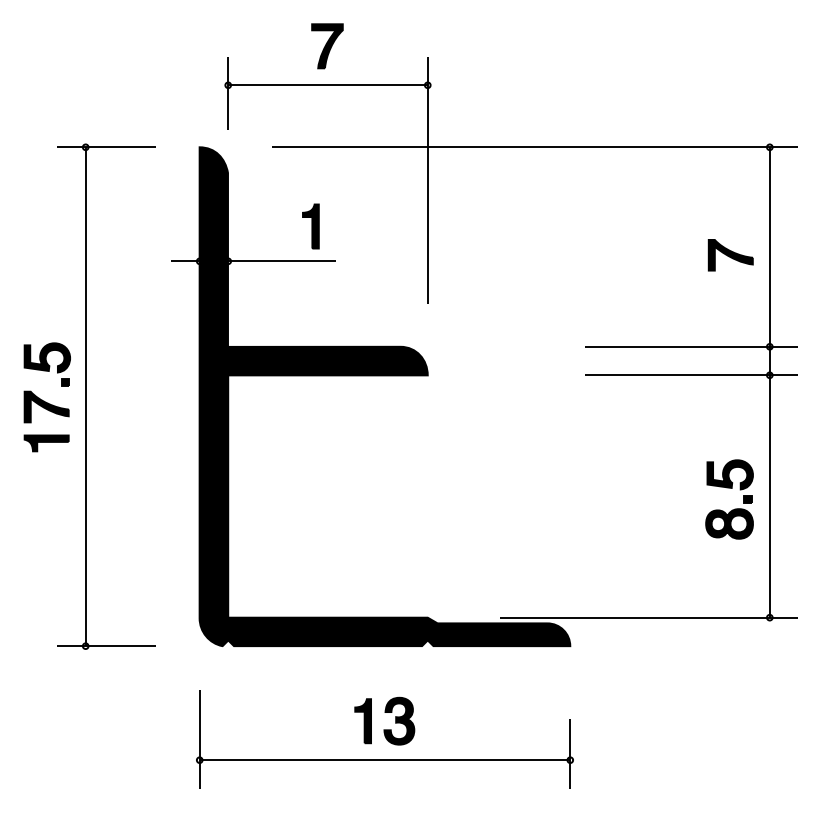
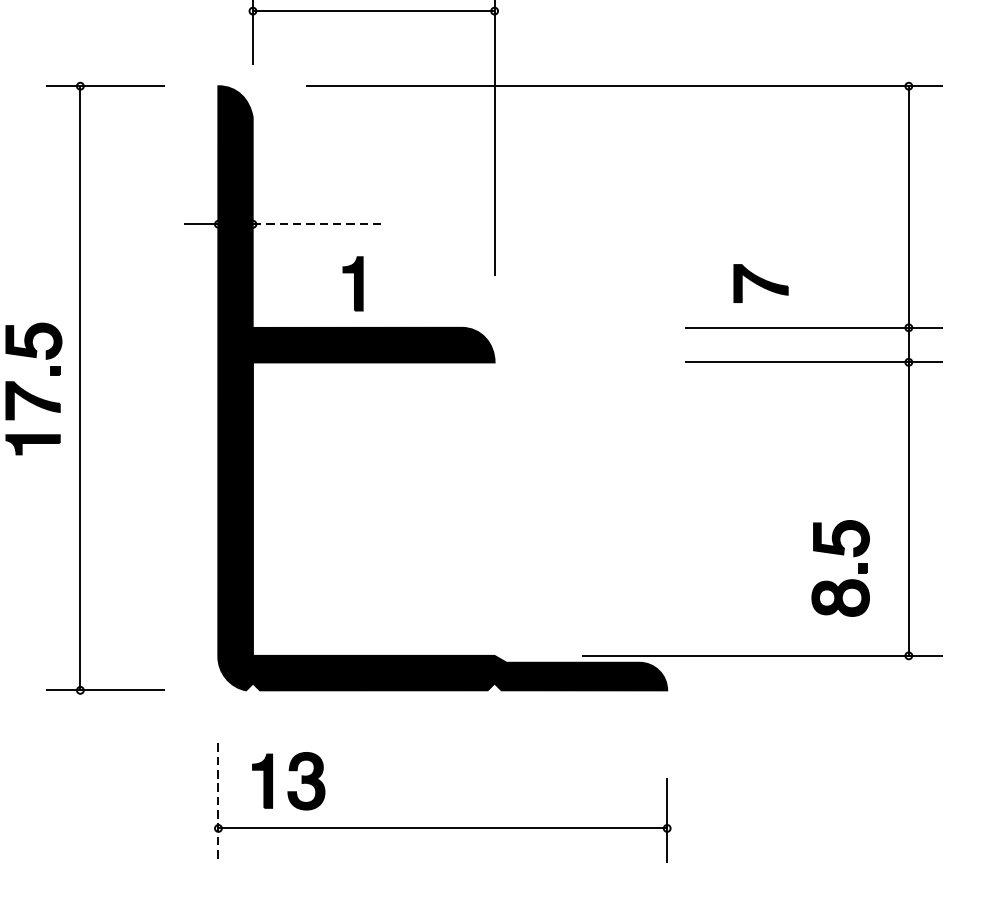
part: (310, 226) -> (352, 283), moved
part: (730, 255) -> (760, 283), moved
line: (281, 261) -> (317, 224), solid -> dashed
part: (734, 508) -> (846, 579), moved
part: (384, 712) -> (288, 770), moved
line: (199, 739) -> (218, 803), solid -> dashed

